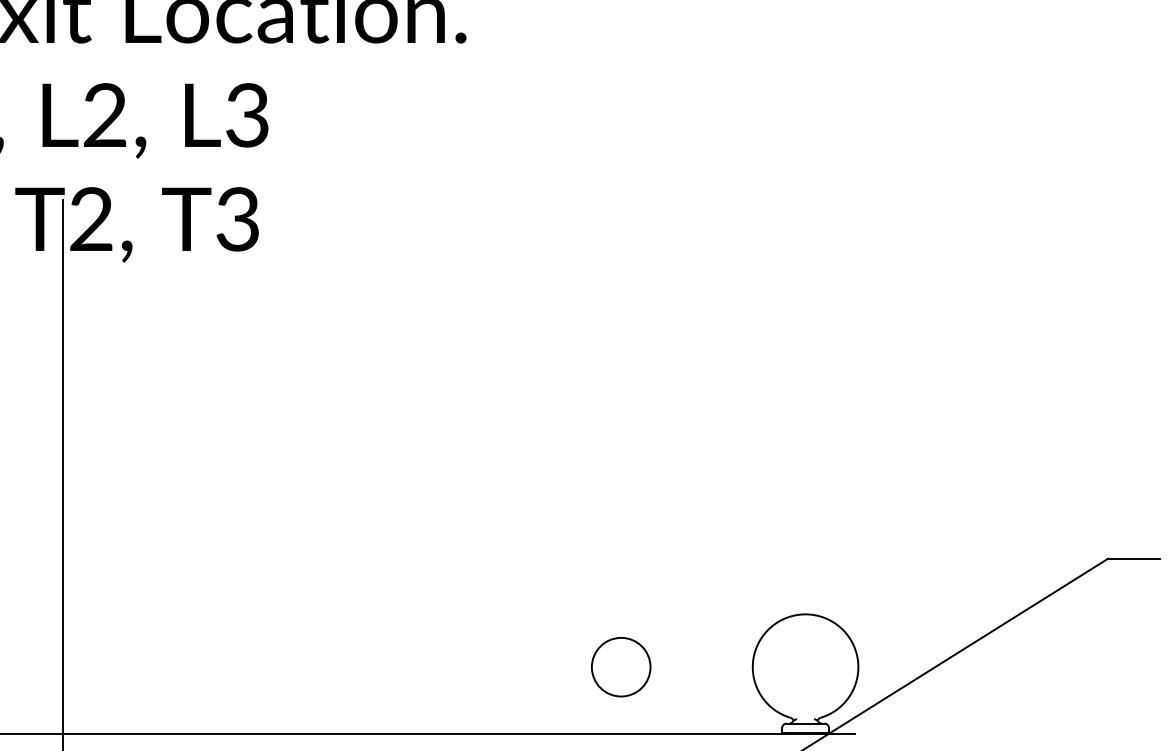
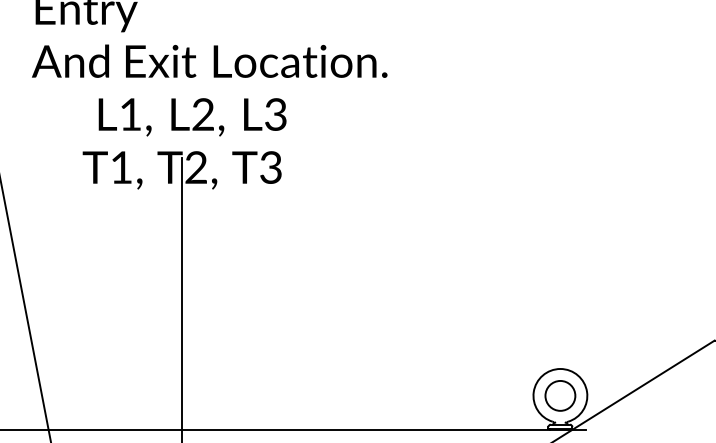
circle: (621, 666) -> (560, 395), moved

